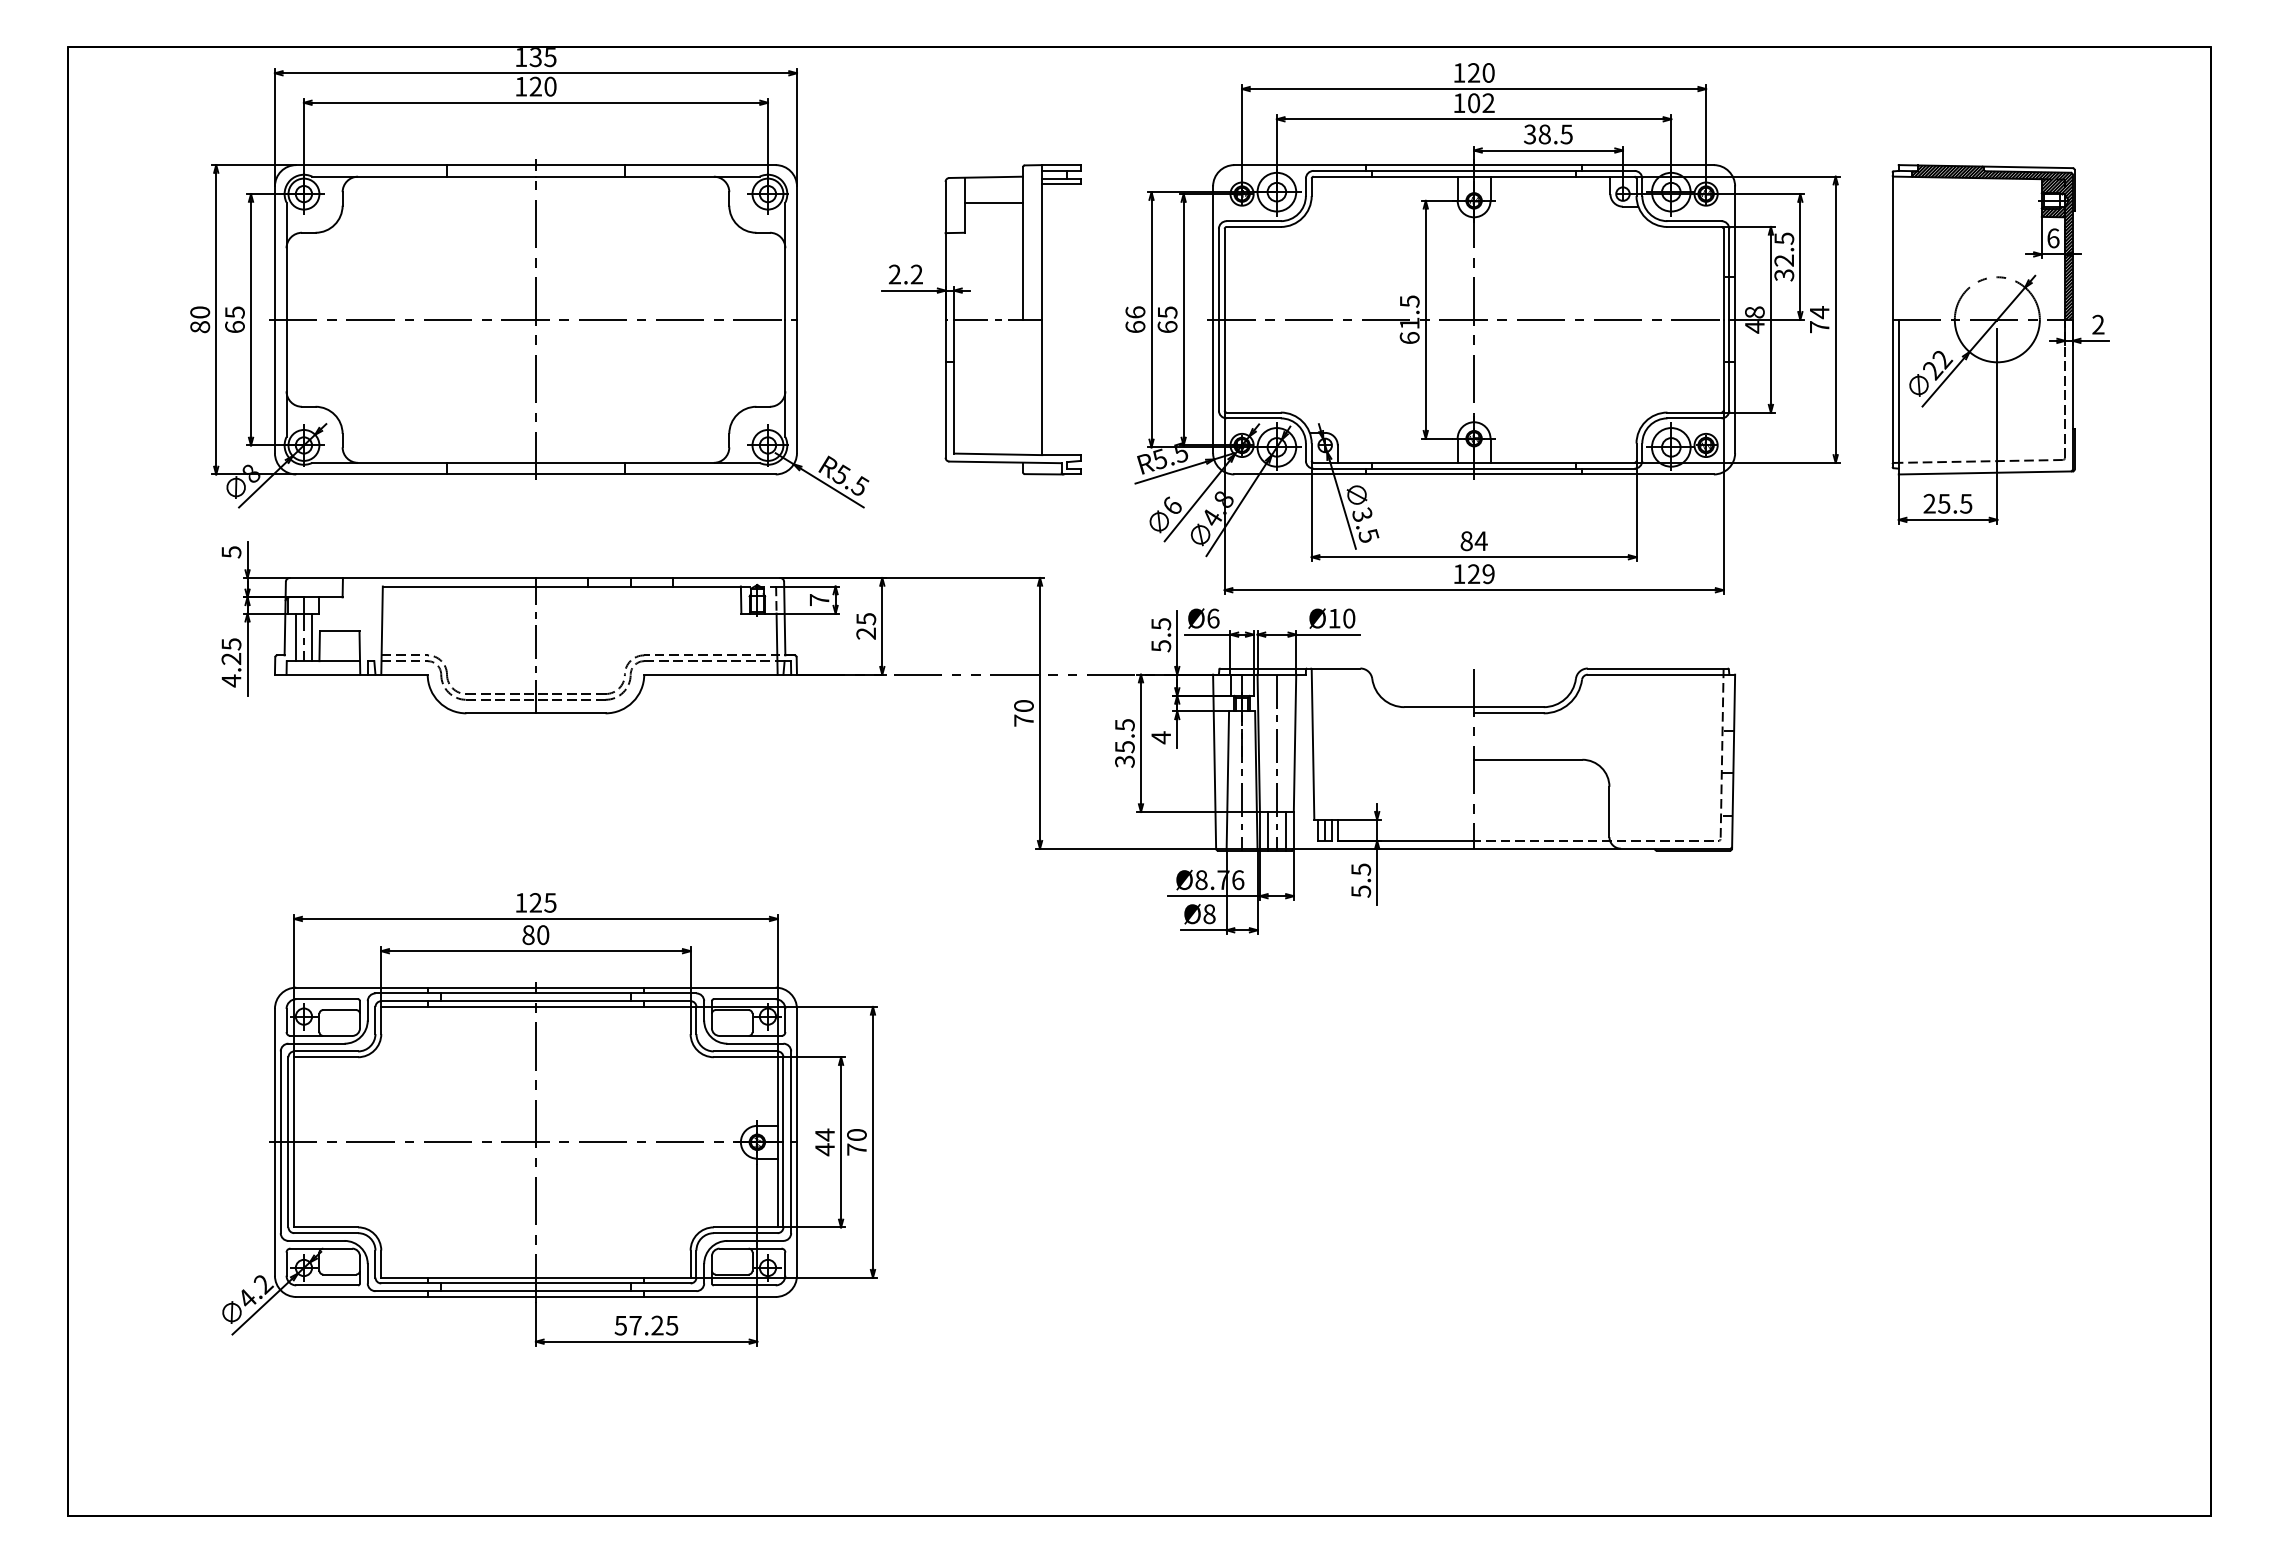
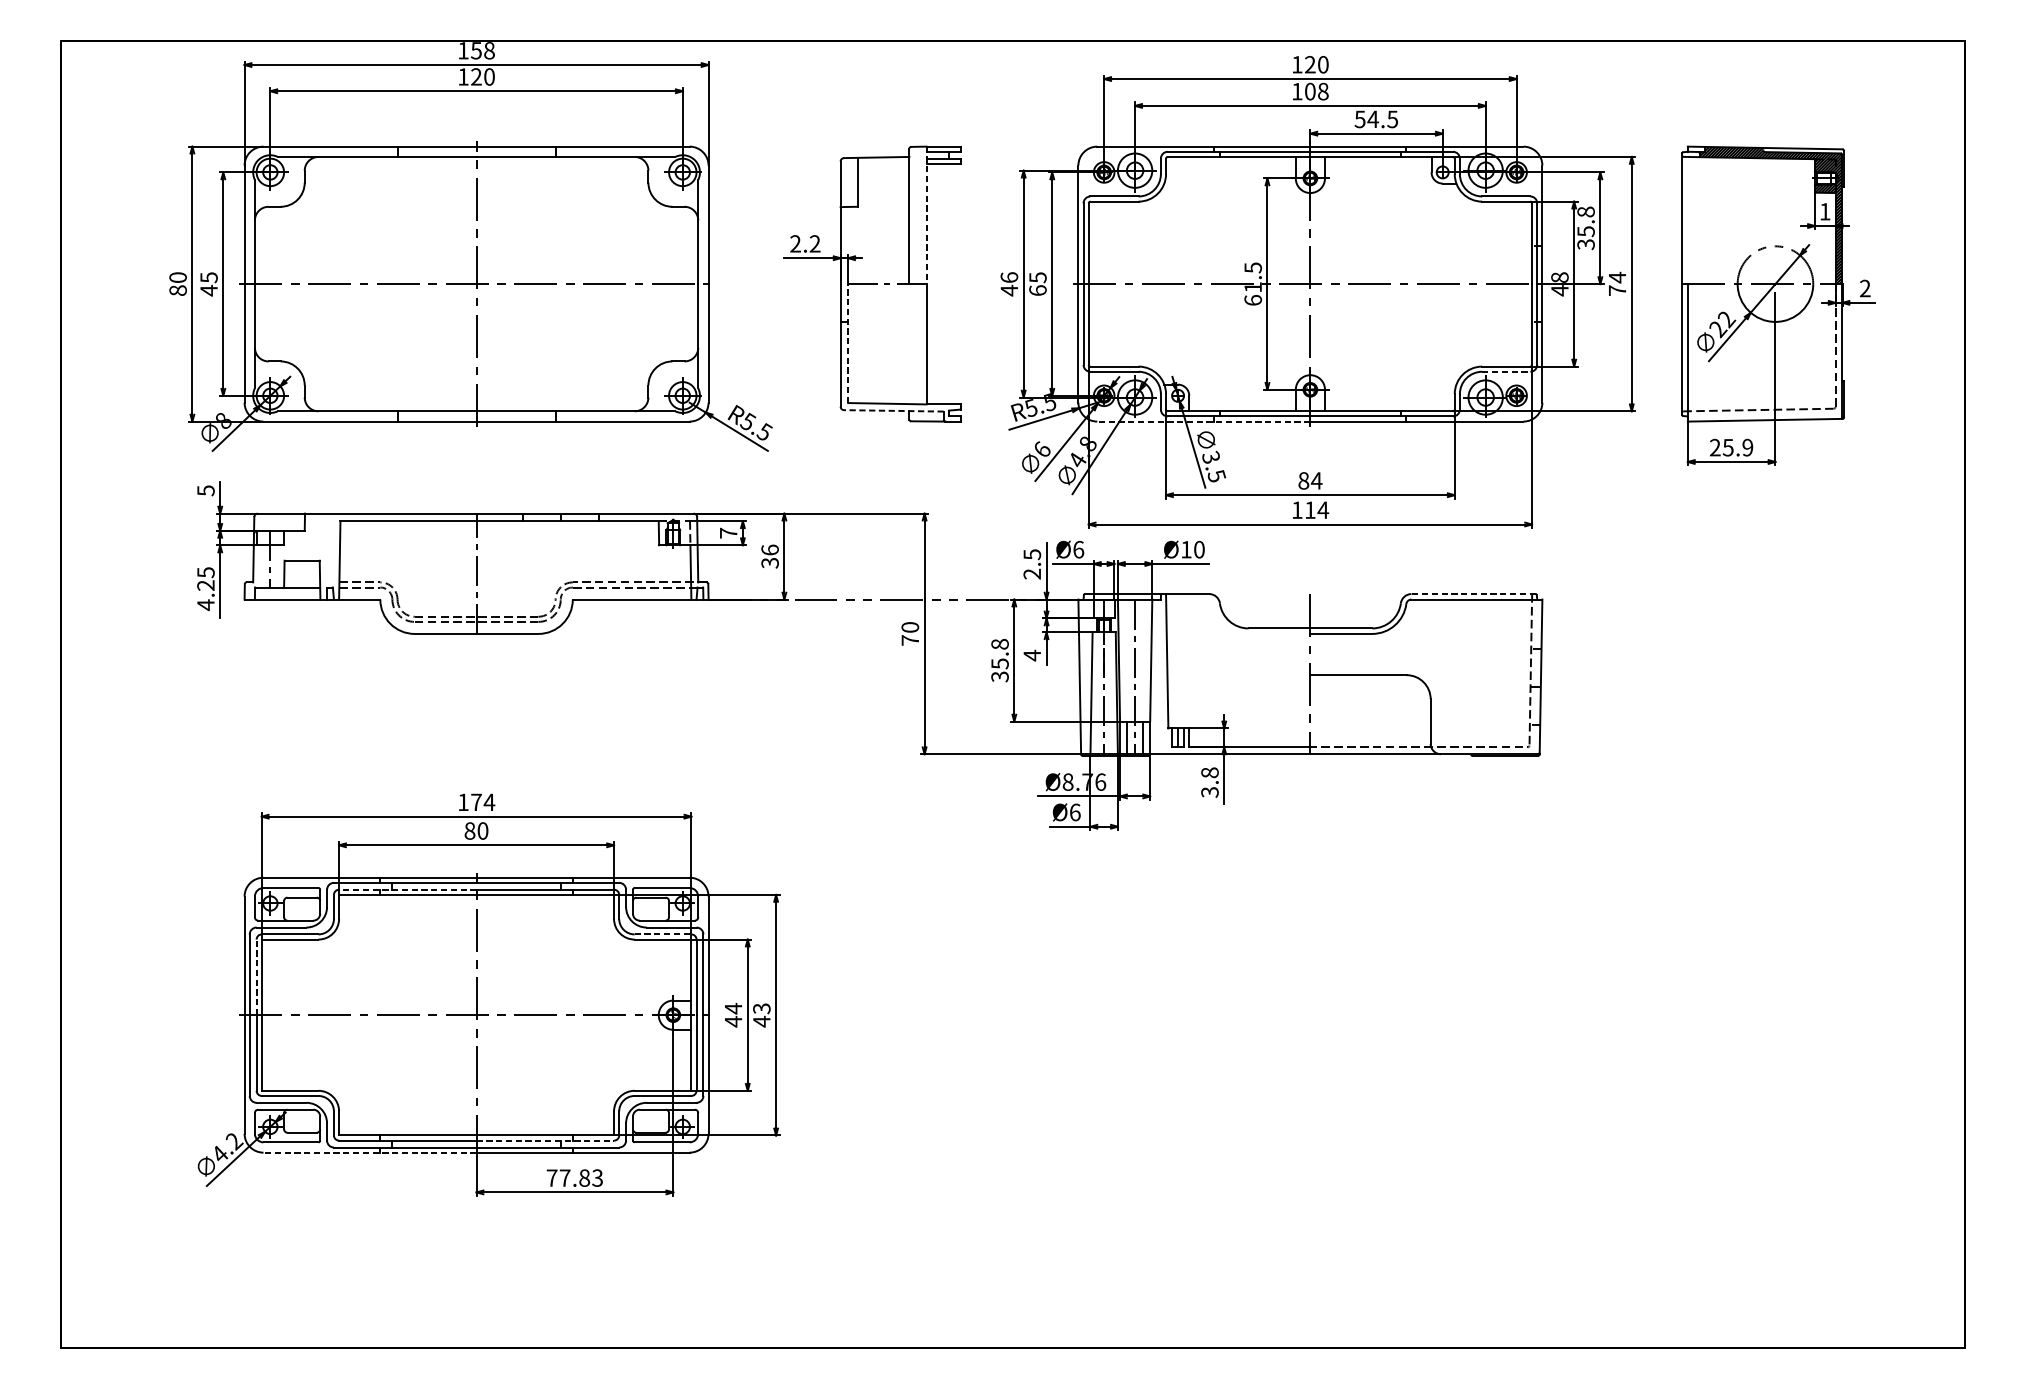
text: (543, 57) -> (483, 51), 135 -> 158
text: (1488, 103) -> (1323, 91), 102 -> 108
text: (1537, 134) -> (1366, 119), 38.5 -> 54.5
line: (993, 202) -> (883, 179), removed
text: (2053, 238) -> (1825, 211), 6 -> 1
line: (1042, 242) -> (926, 215), solid -> dashed
text: (1784, 249) -> (1586, 221), 32.5 -> 35.8
text: (234, 326) -> (208, 290), 65 -> 45
text: (1135, 326) -> (1009, 290), 66 -> 46
line: (954, 386) -> (848, 343), solid -> dashed
line: (1695, 418) -> (1507, 371), solid -> dashed
line: (1004, 462) -> (893, 410), solid -> dashed
line: (1354, 474) -> (1204, 421), solid -> dashed
text: (1966, 503) -> (1748, 447), 25.5 -> 25.9
text: (1481, 574) -> (1316, 510), 129 -> 114
text: (866, 625) -> (770, 555), 25 -> 36
line: (295, 637) -> (262, 566), removed
line: (312, 637) -> (277, 566), removed
text: (1161, 646) -> (1032, 574), 5.5 -> 2.5
line: (1657, 668) -> (1473, 594), solid -> dashed
text: (1124, 725) -> (999, 644), 35.5 -> 35.8
text: (1360, 880) -> (1209, 782), 5.5 -> 3.8
text: (543, 902) -> (483, 802), 125 -> 174
text: (1209, 914) -> (1075, 812), Ø8 -> Ø6
line: (458, 1001) -> (407, 890), solid -> dashed
line: (745, 1051) -> (662, 934), solid -> dashed
line: (288, 1099) -> (256, 977), solid -> dashed
text: (856, 1142) -> (761, 1015), 70 -> 43
line: (613, 1283) -> (545, 1140), solid -> dashed
line: (416, 1296) -> (370, 1152), solid -> dashed
text: (646, 1325) -> (574, 1178), 57.25 -> 77.83

